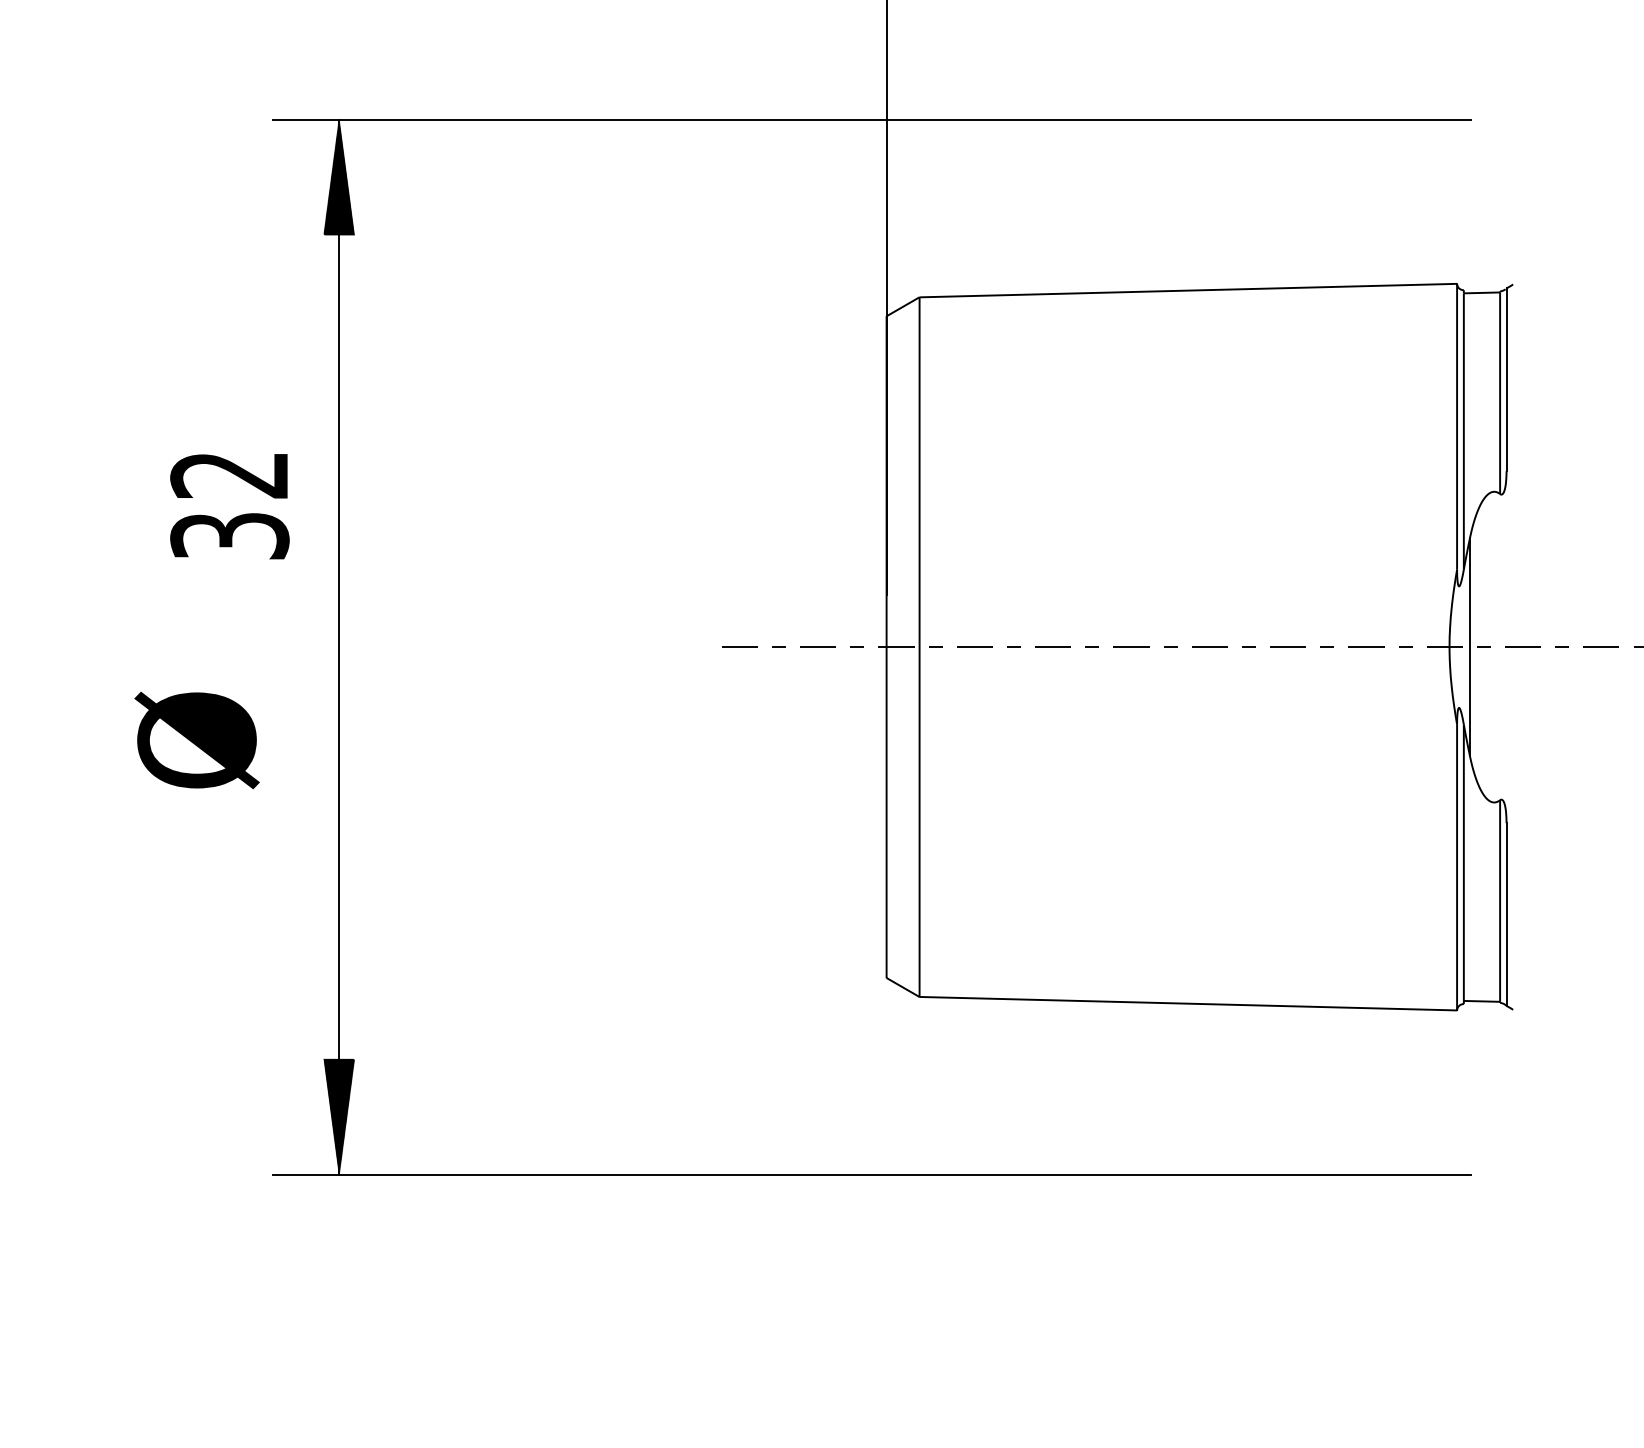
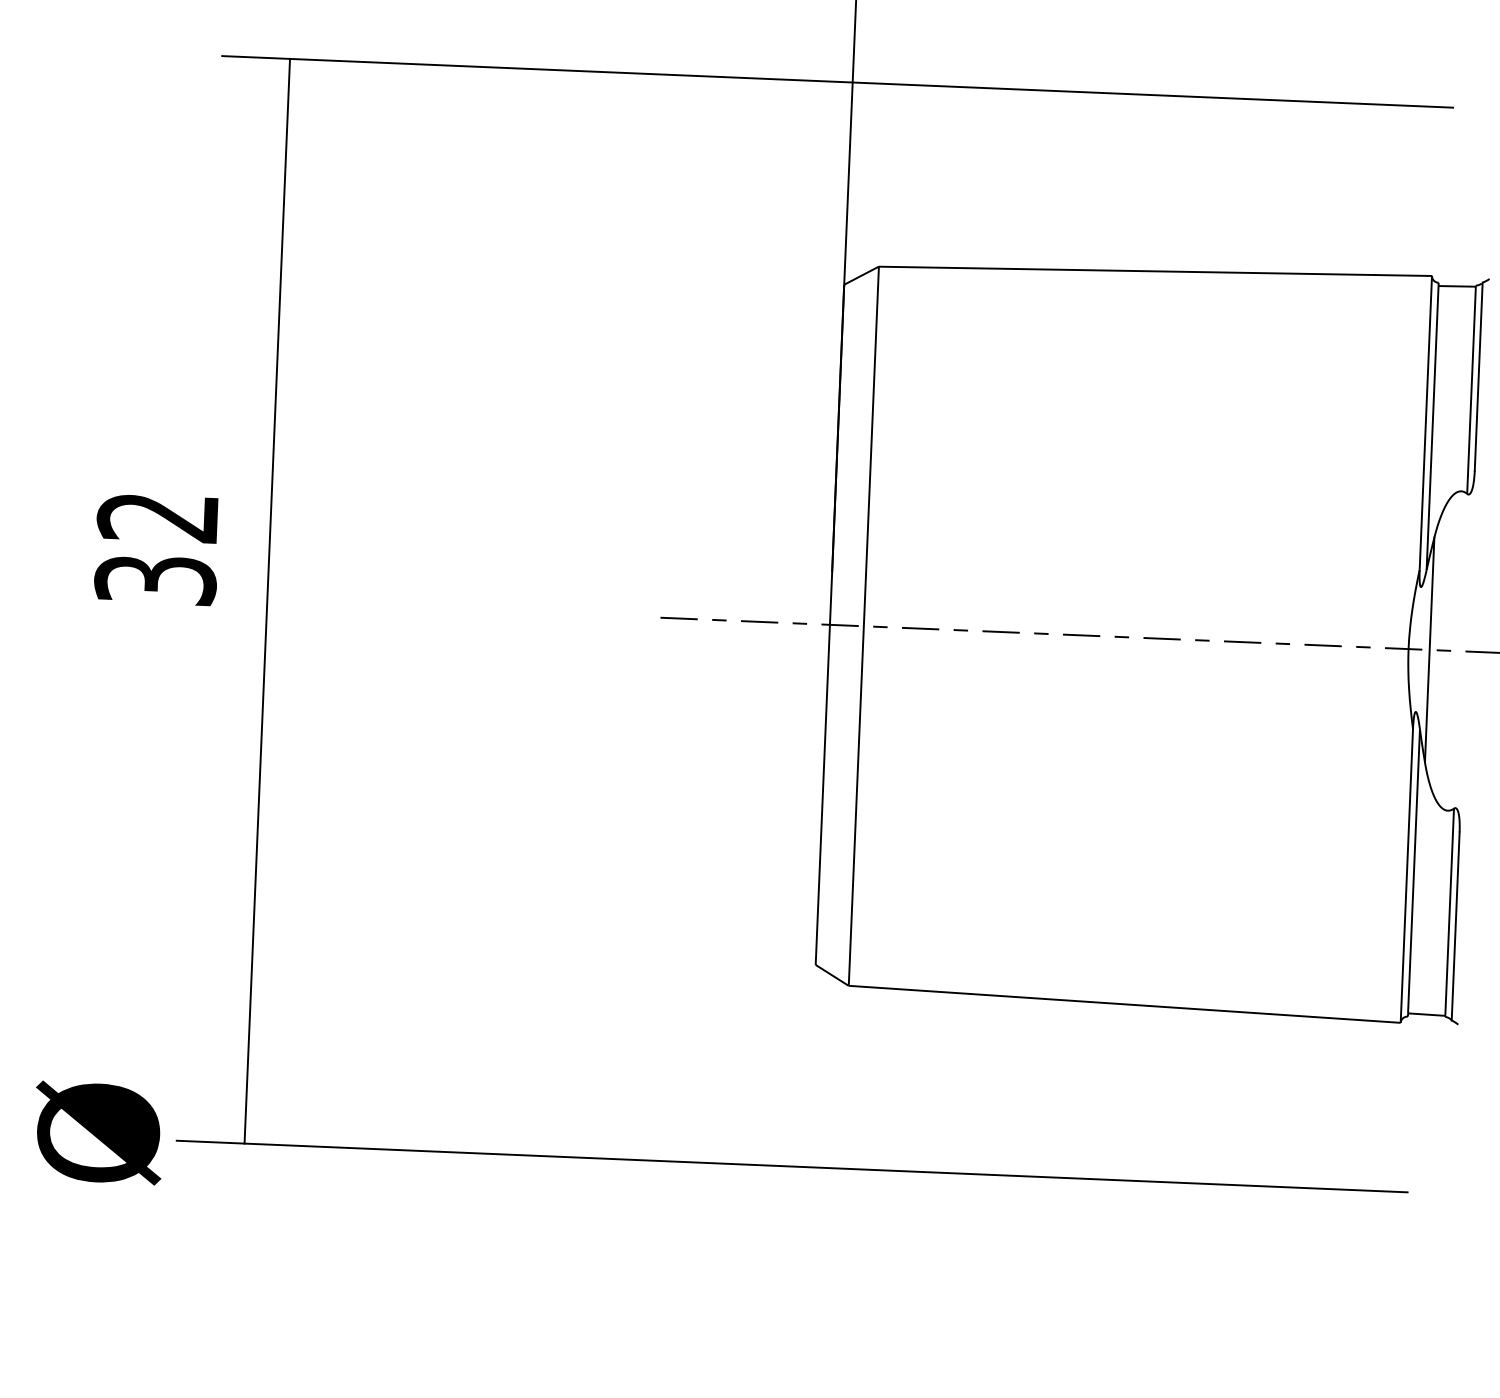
hatch: (339, 176) -> (287, 117), removed
text: (229, 506) -> (156, 549), moved
text: (196, 740) -> (98, 1133), moved
hatch: (339, 1116) -> (247, 1083), removed

